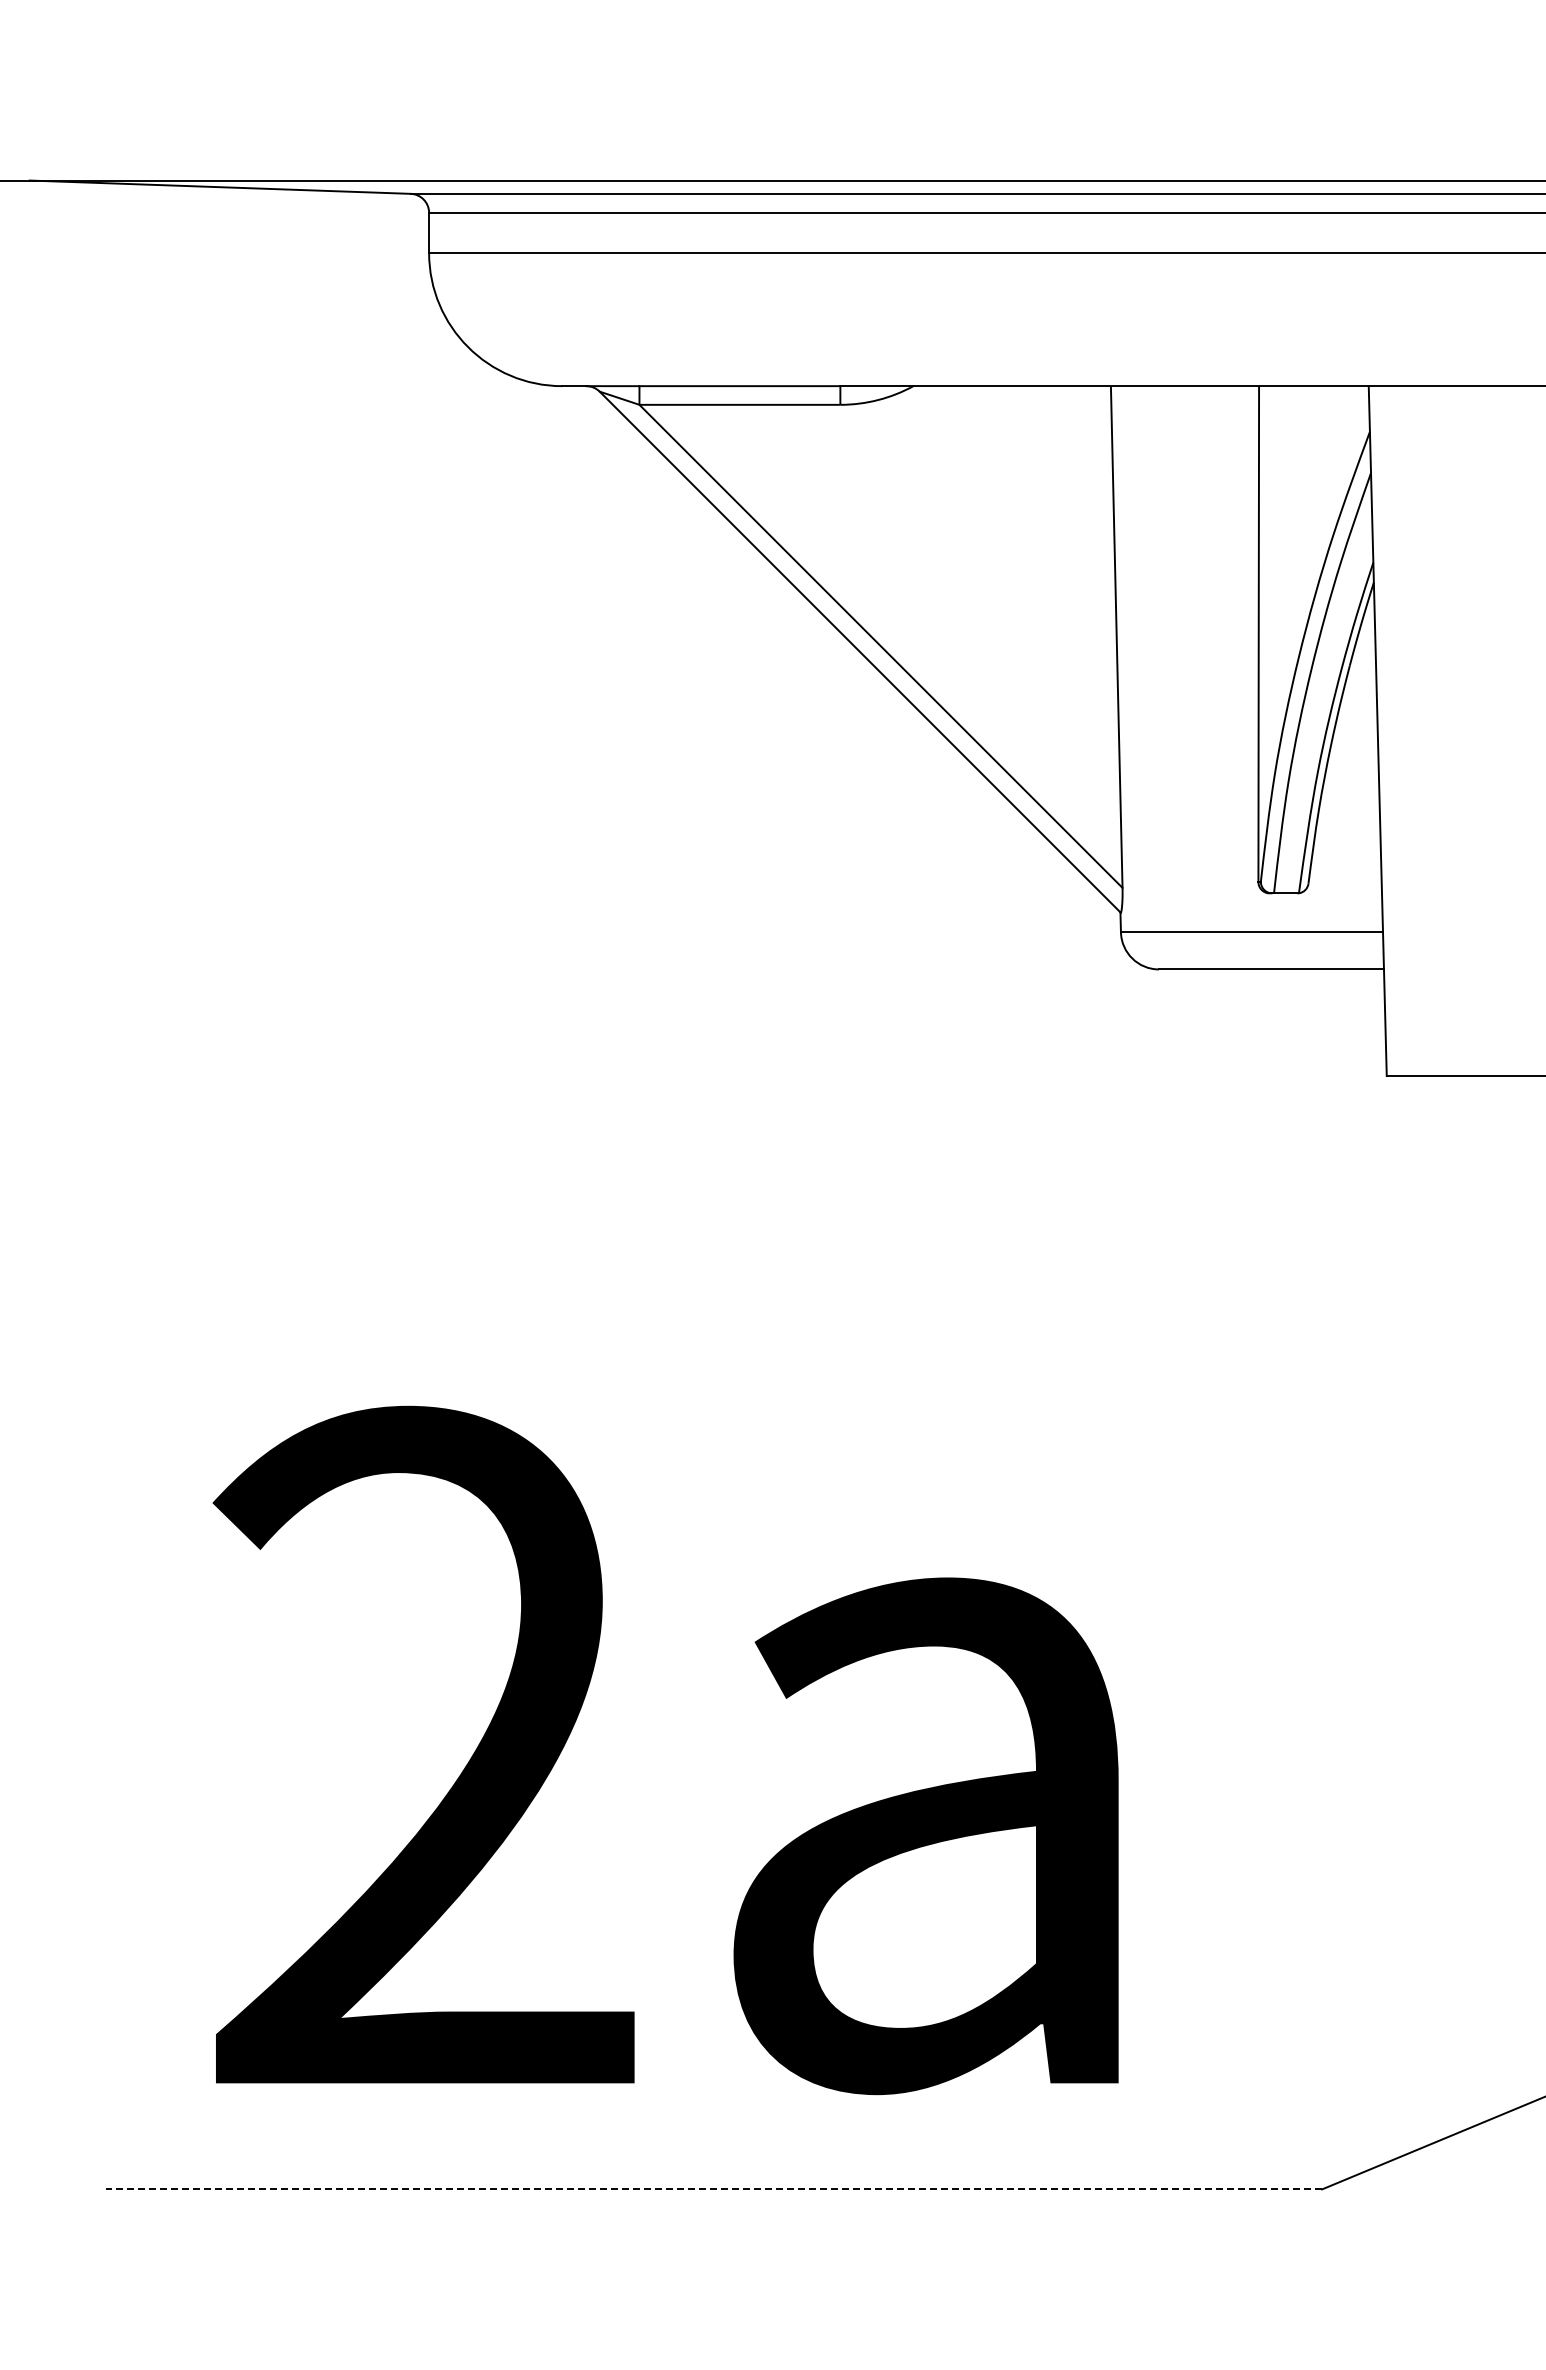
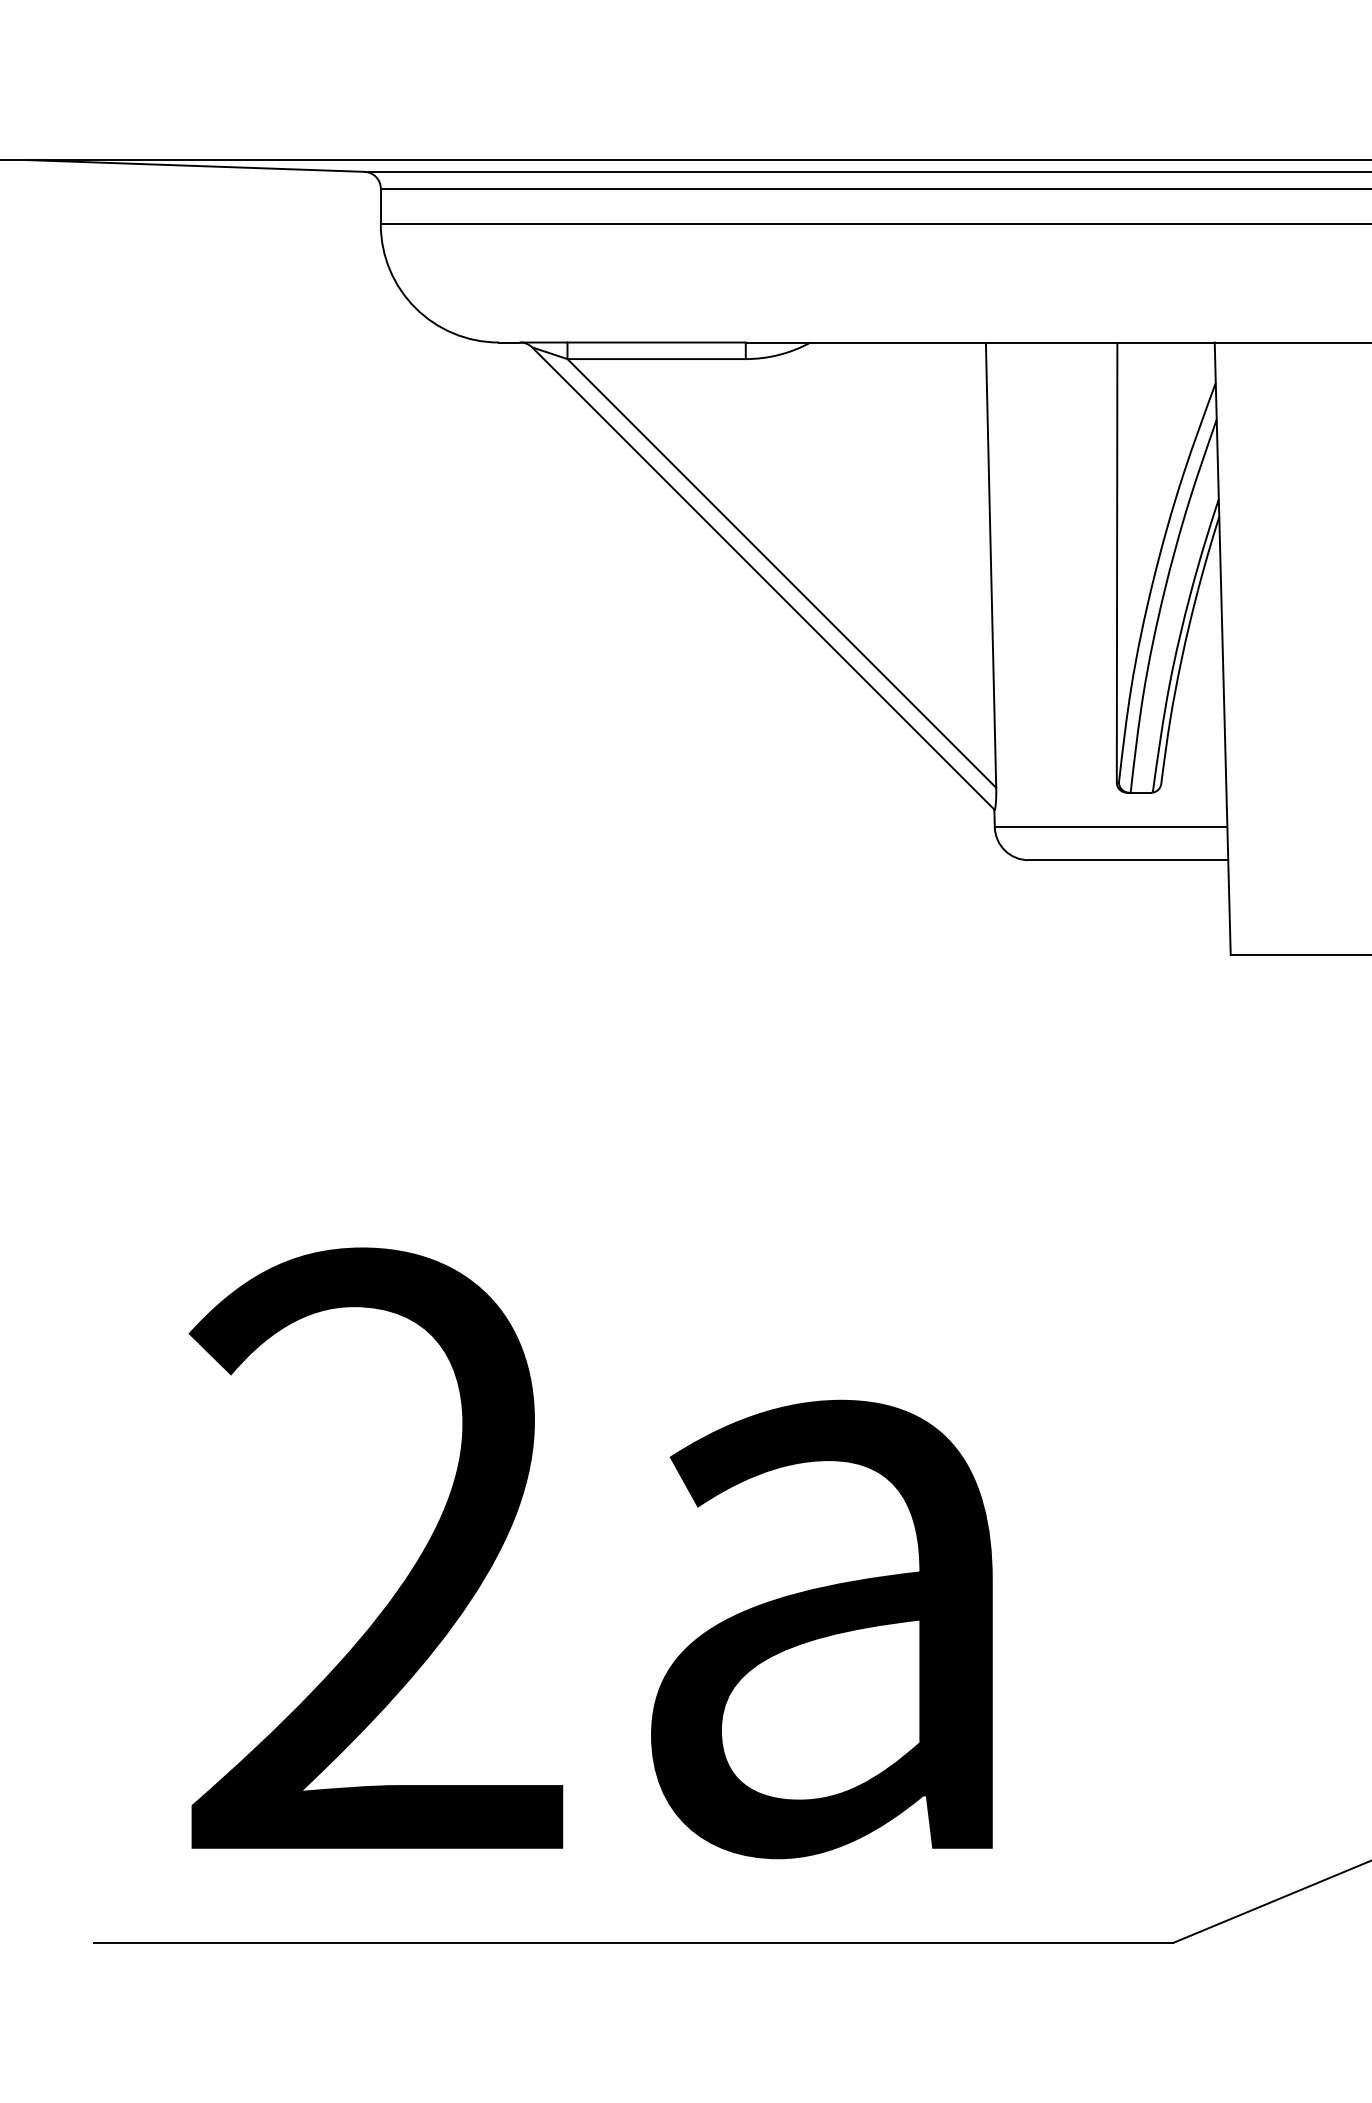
line: (713, 2189) -> (633, 1942), dashed -> solid

